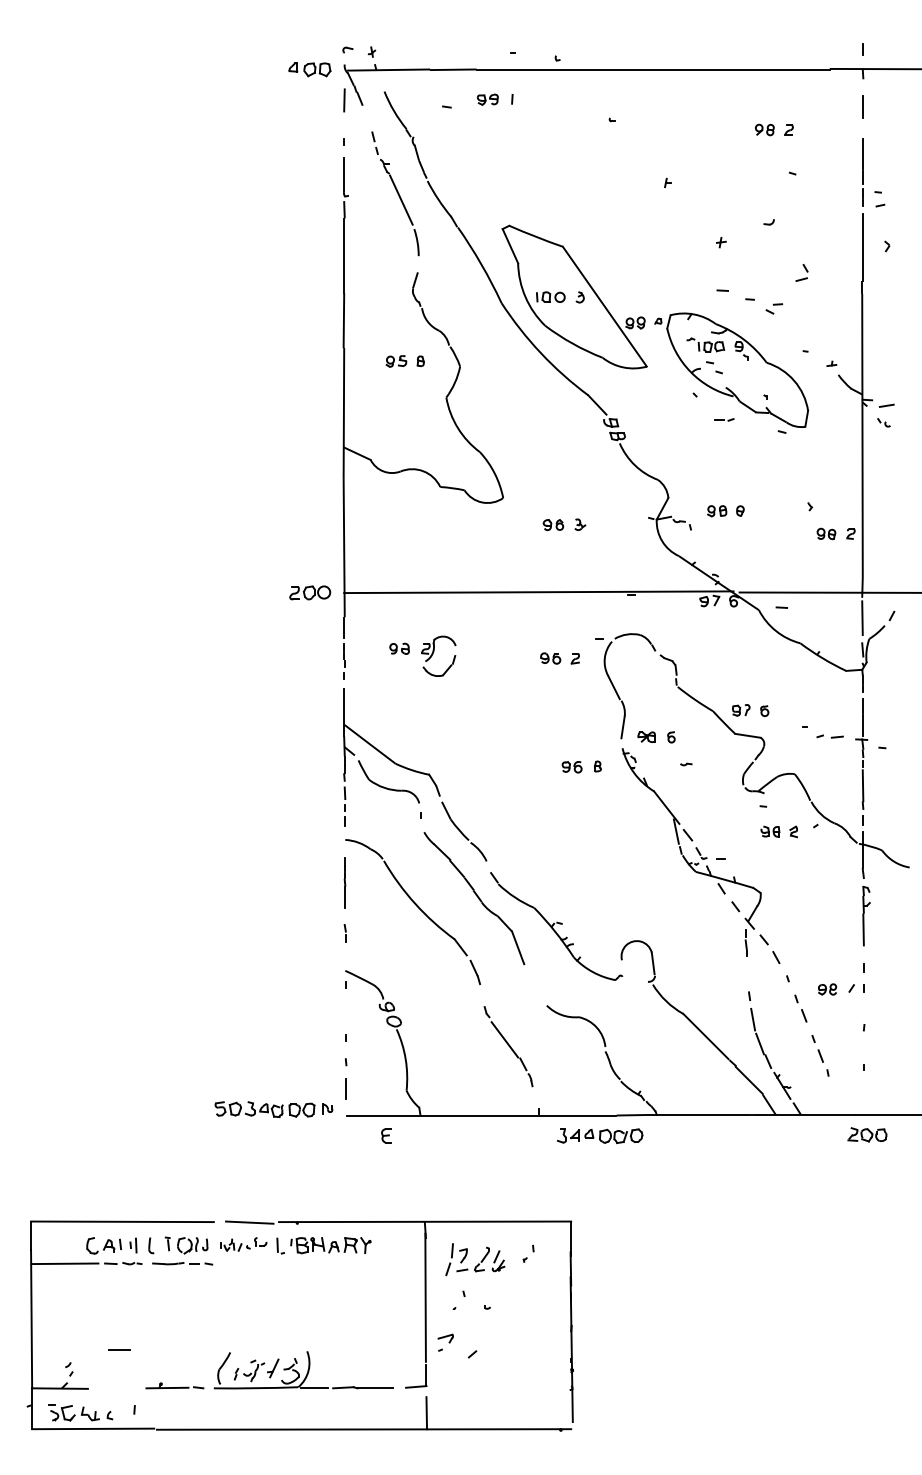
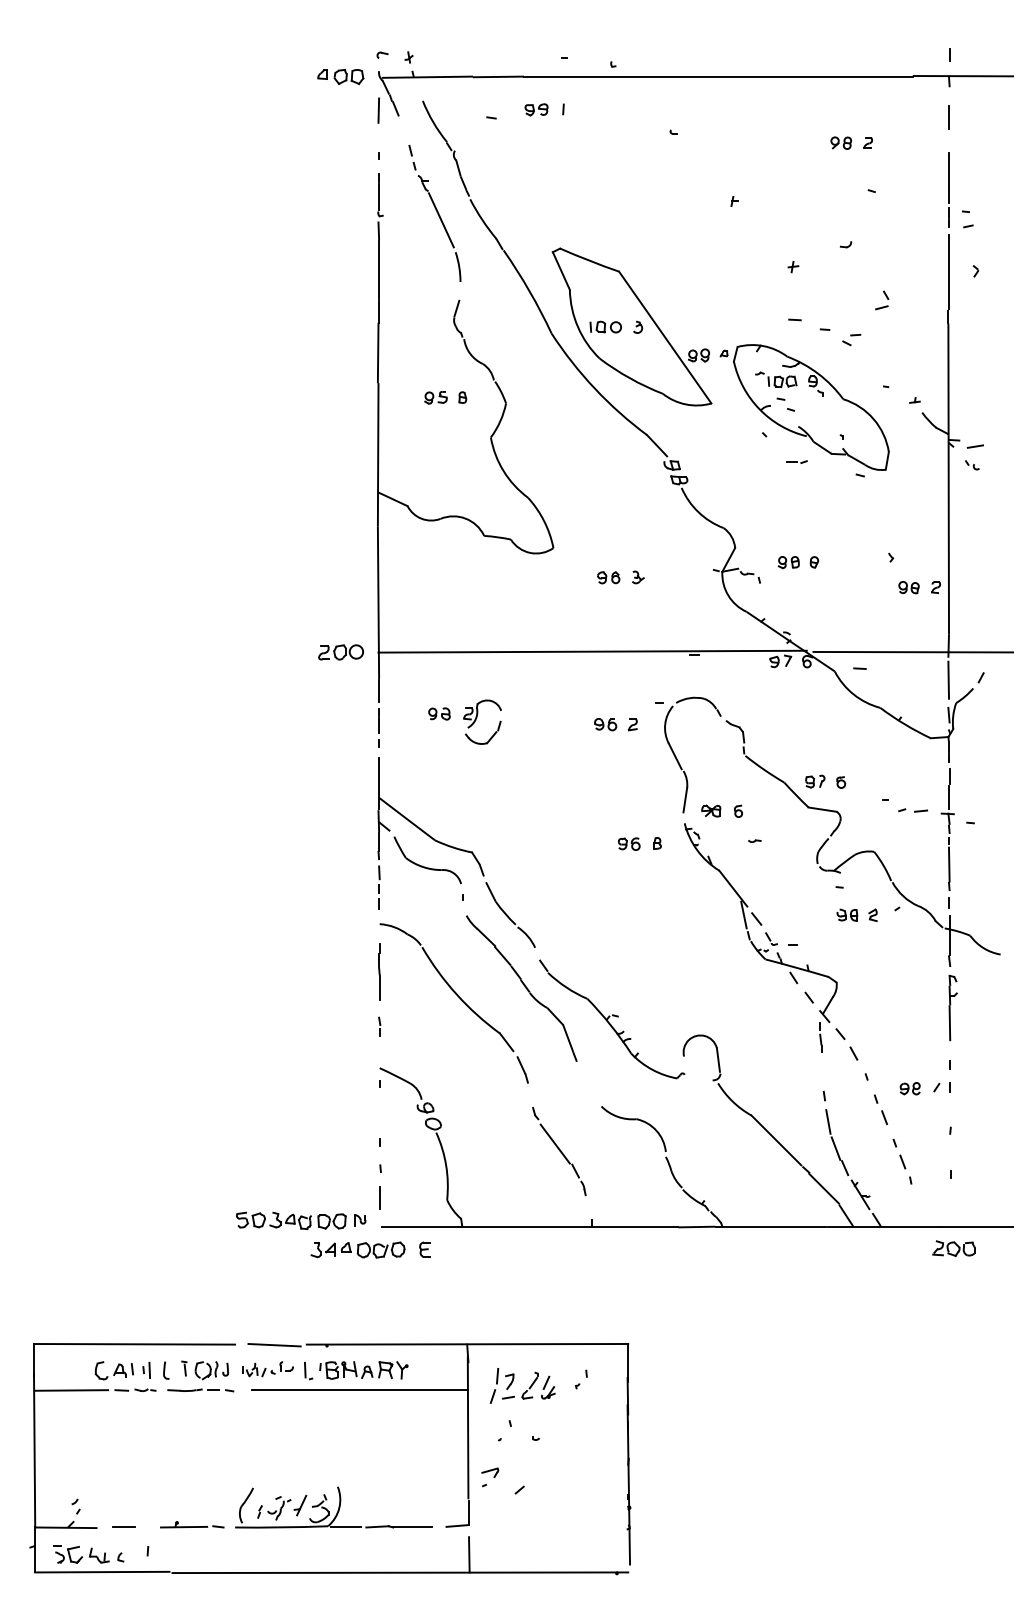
part: (599, 1135) -> (357, 1249), moved
line: (326, 1263) -> (359, 1390), added
line: (118, 1349) -> (123, 1526), moved

